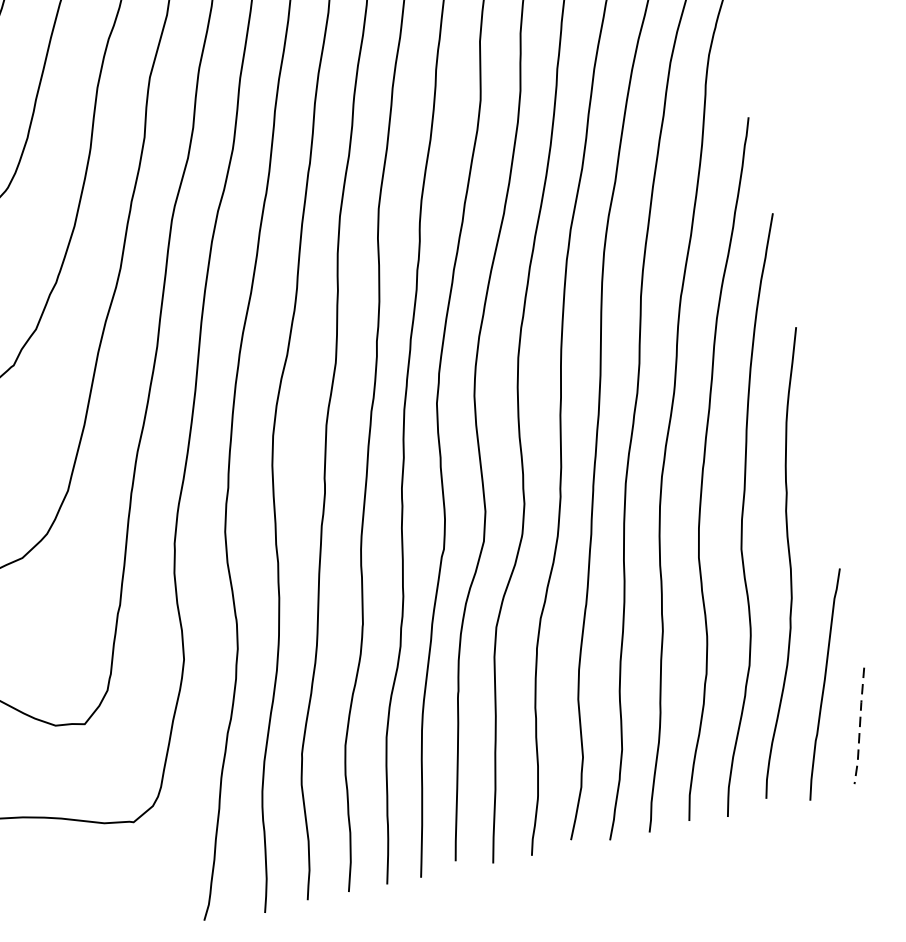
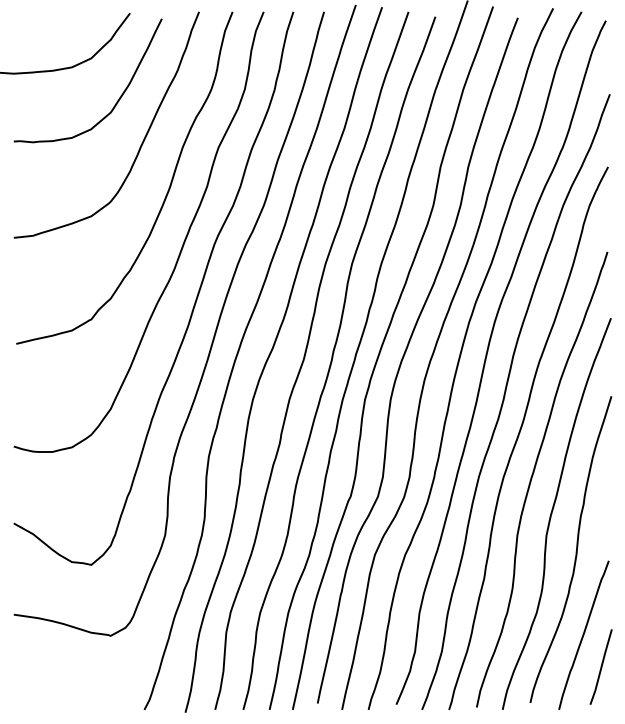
line: (860, 726) -> (601, 667), dashed -> solid

